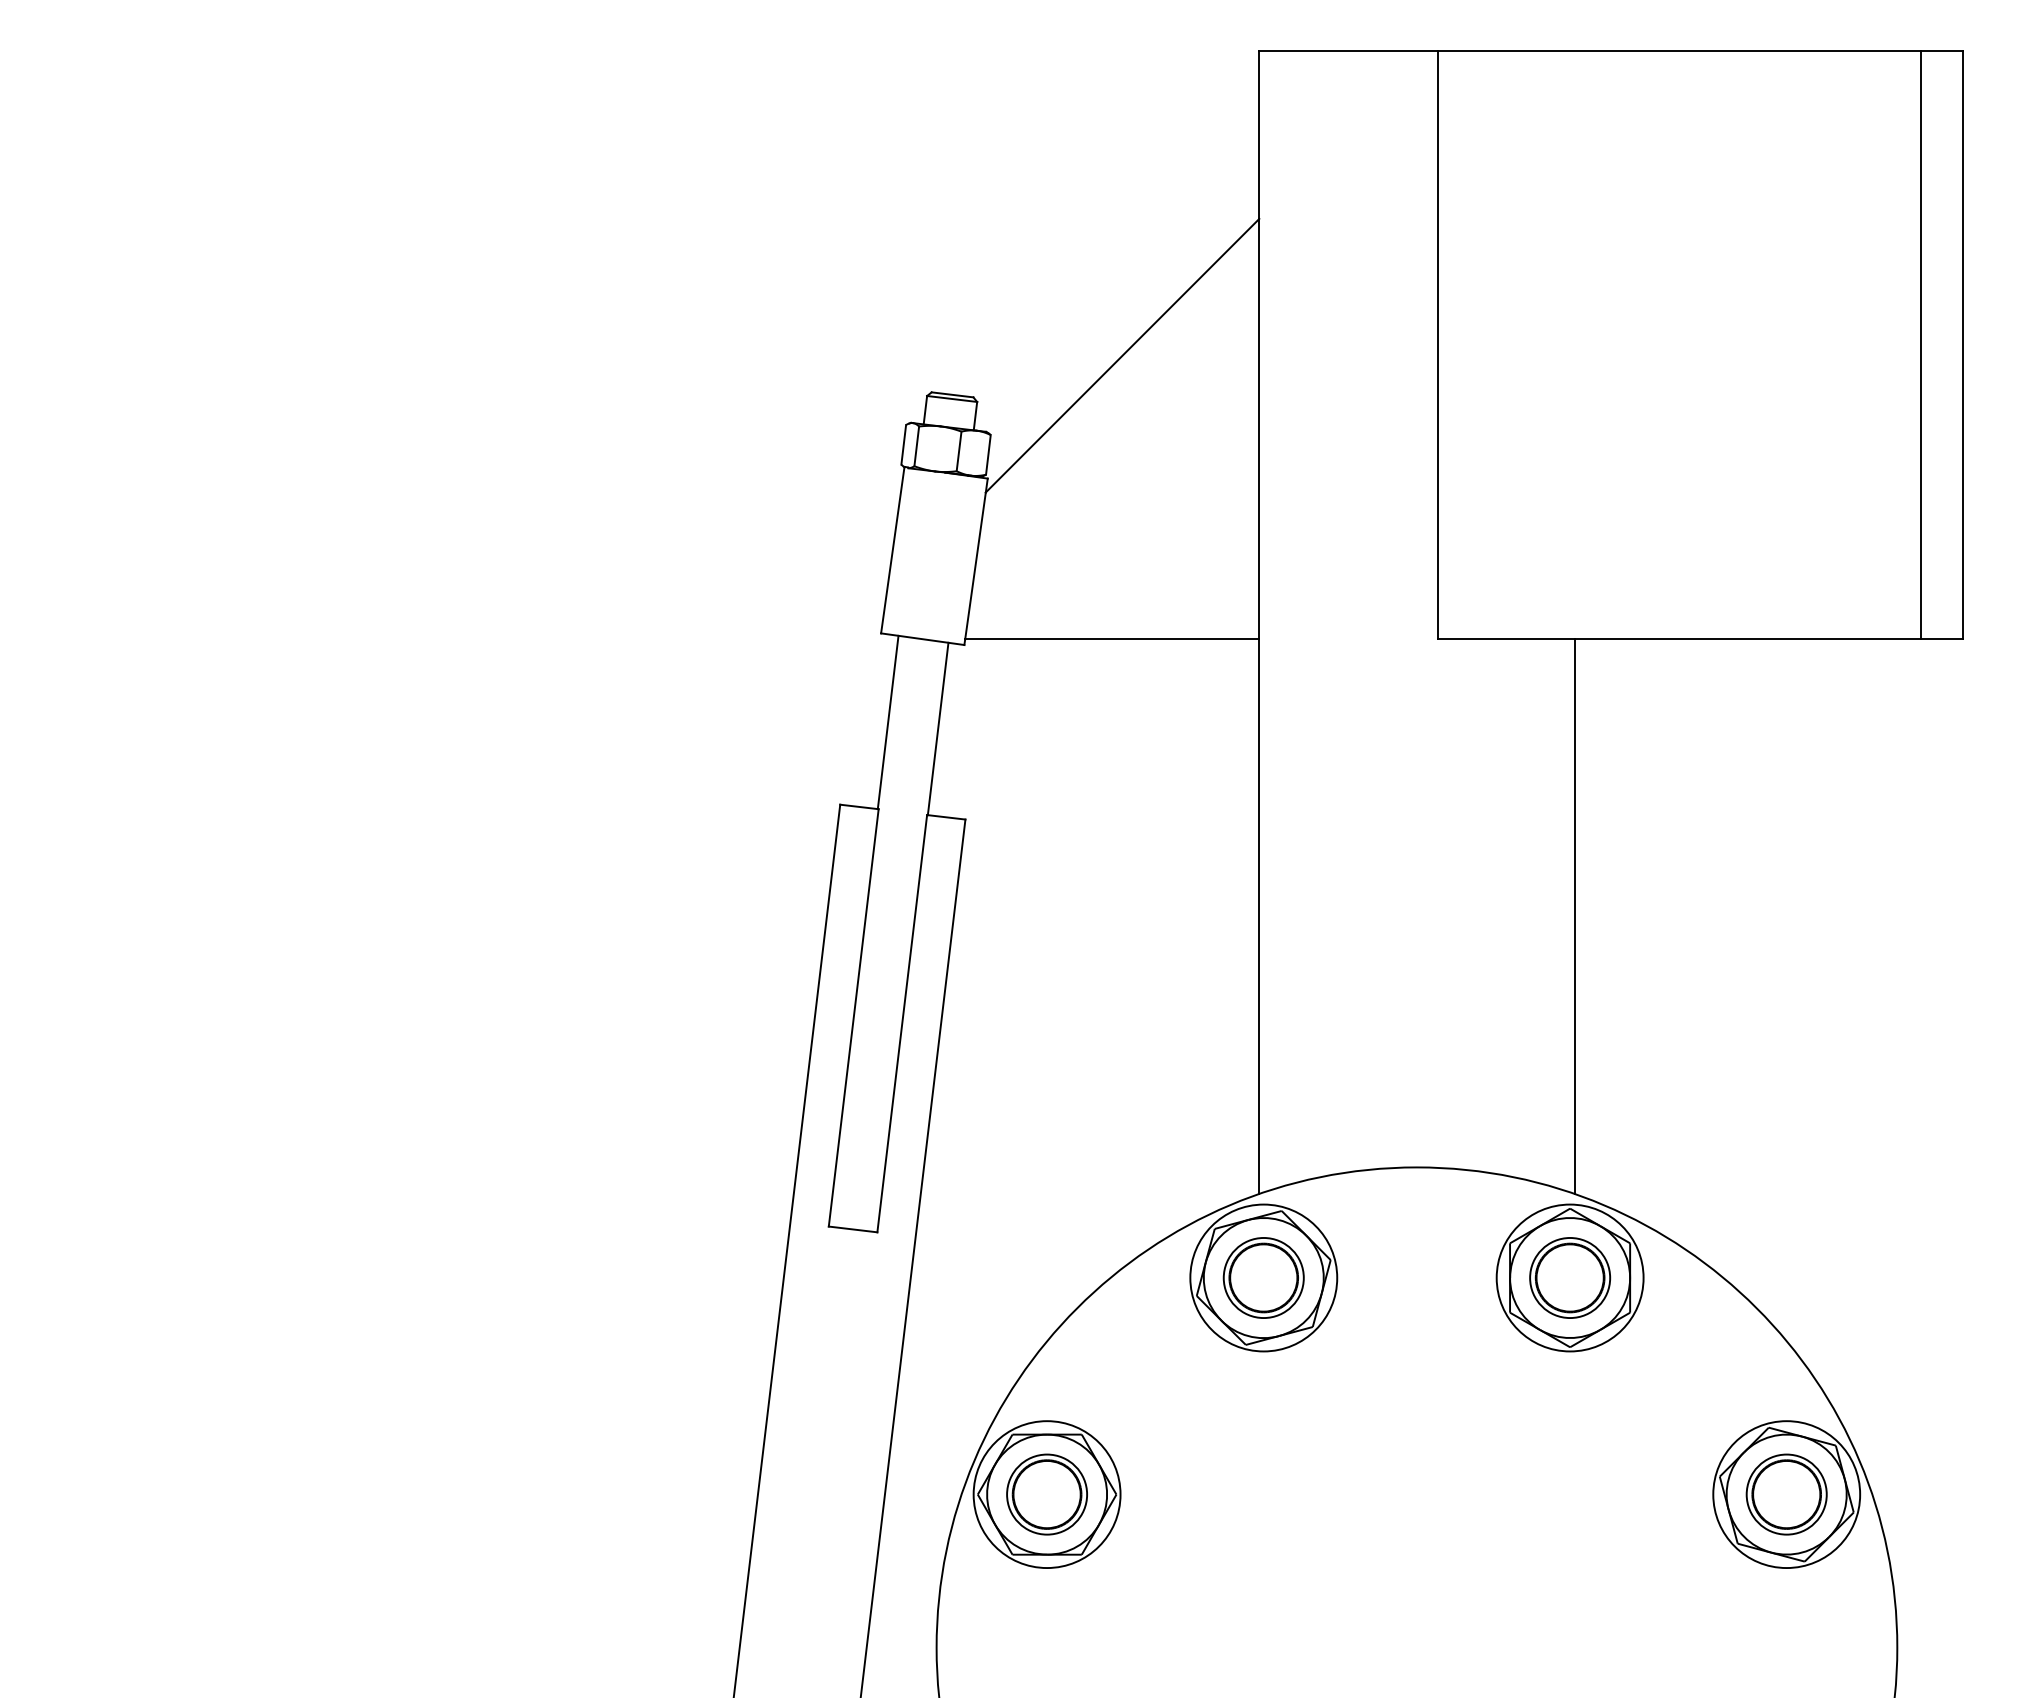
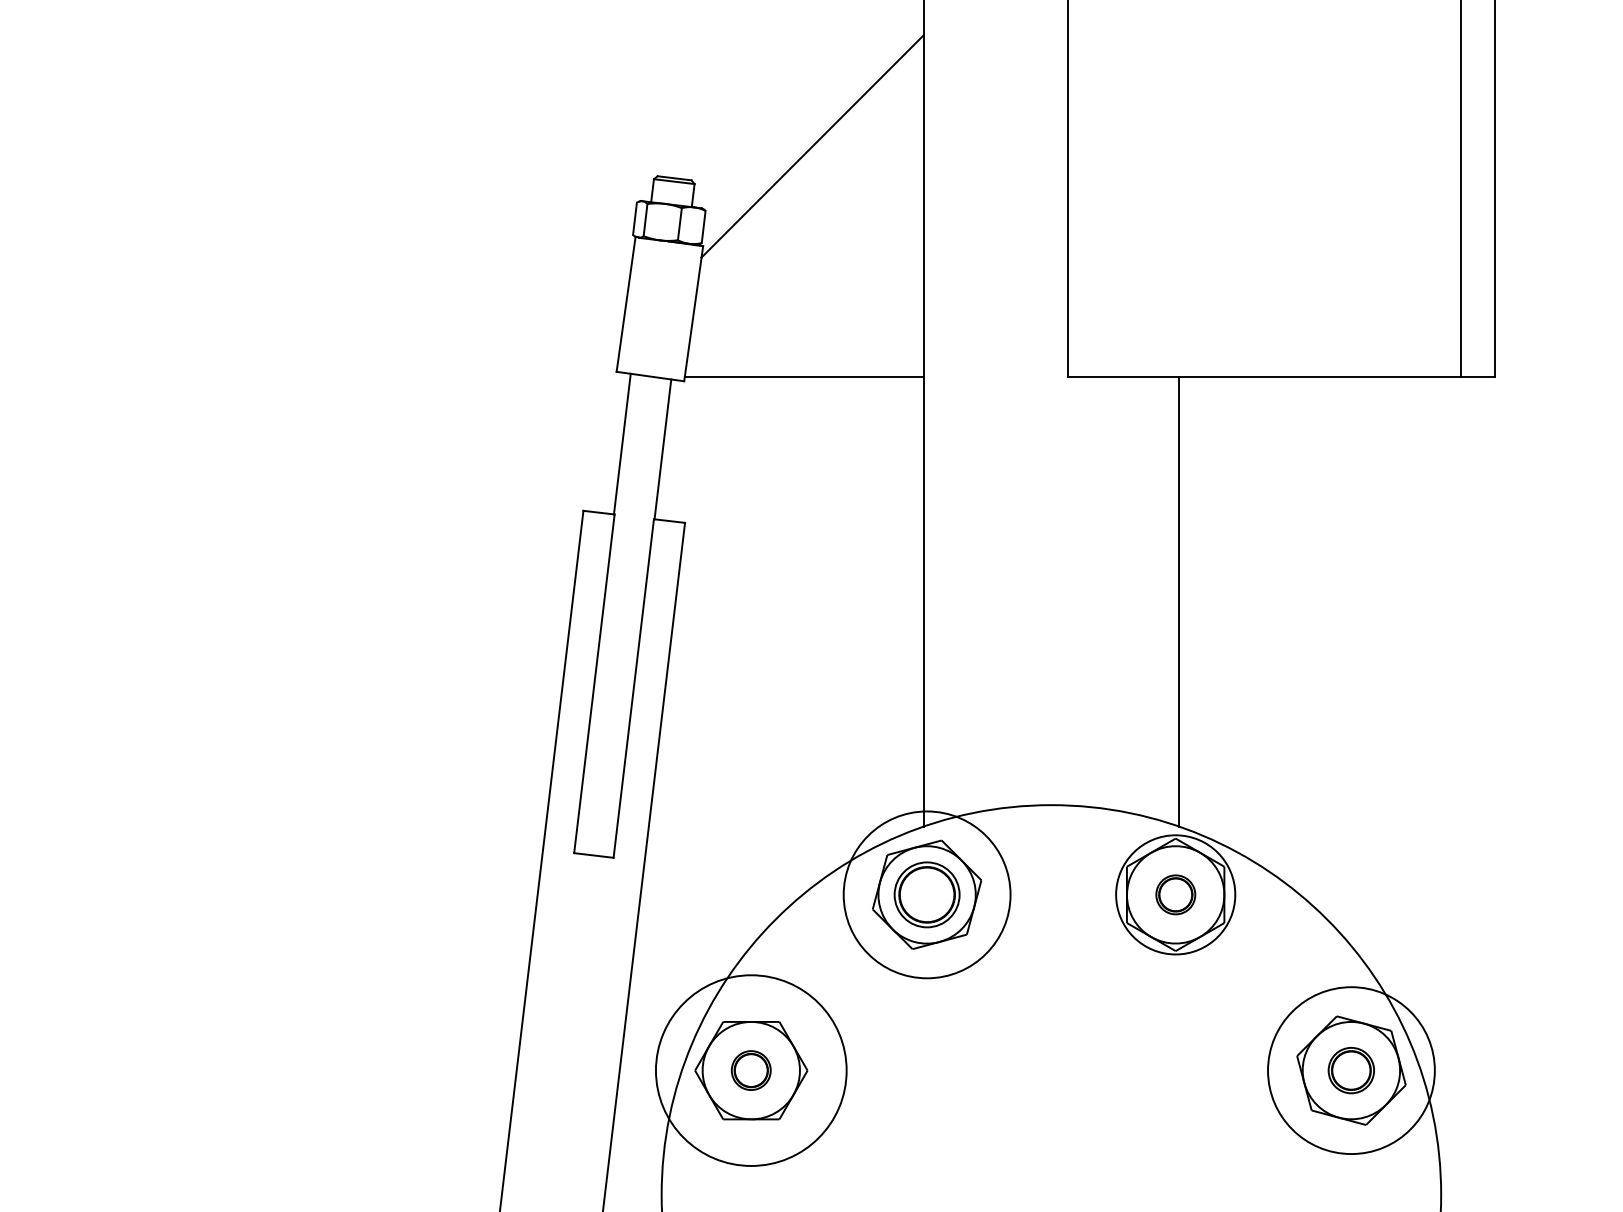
circle: (1263, 1277) -> (926, 894), size x1.4
part: (1570, 1277) -> (1175, 894), size x0.6
circle: (1046, 1494) -> (750, 1070), size x1.6
part: (1046, 1494) -> (750, 1070), size x0.6
circle: (1786, 1494) -> (1351, 1070), size x1.4
part: (1786, 1494) -> (1351, 1070), size x0.7

